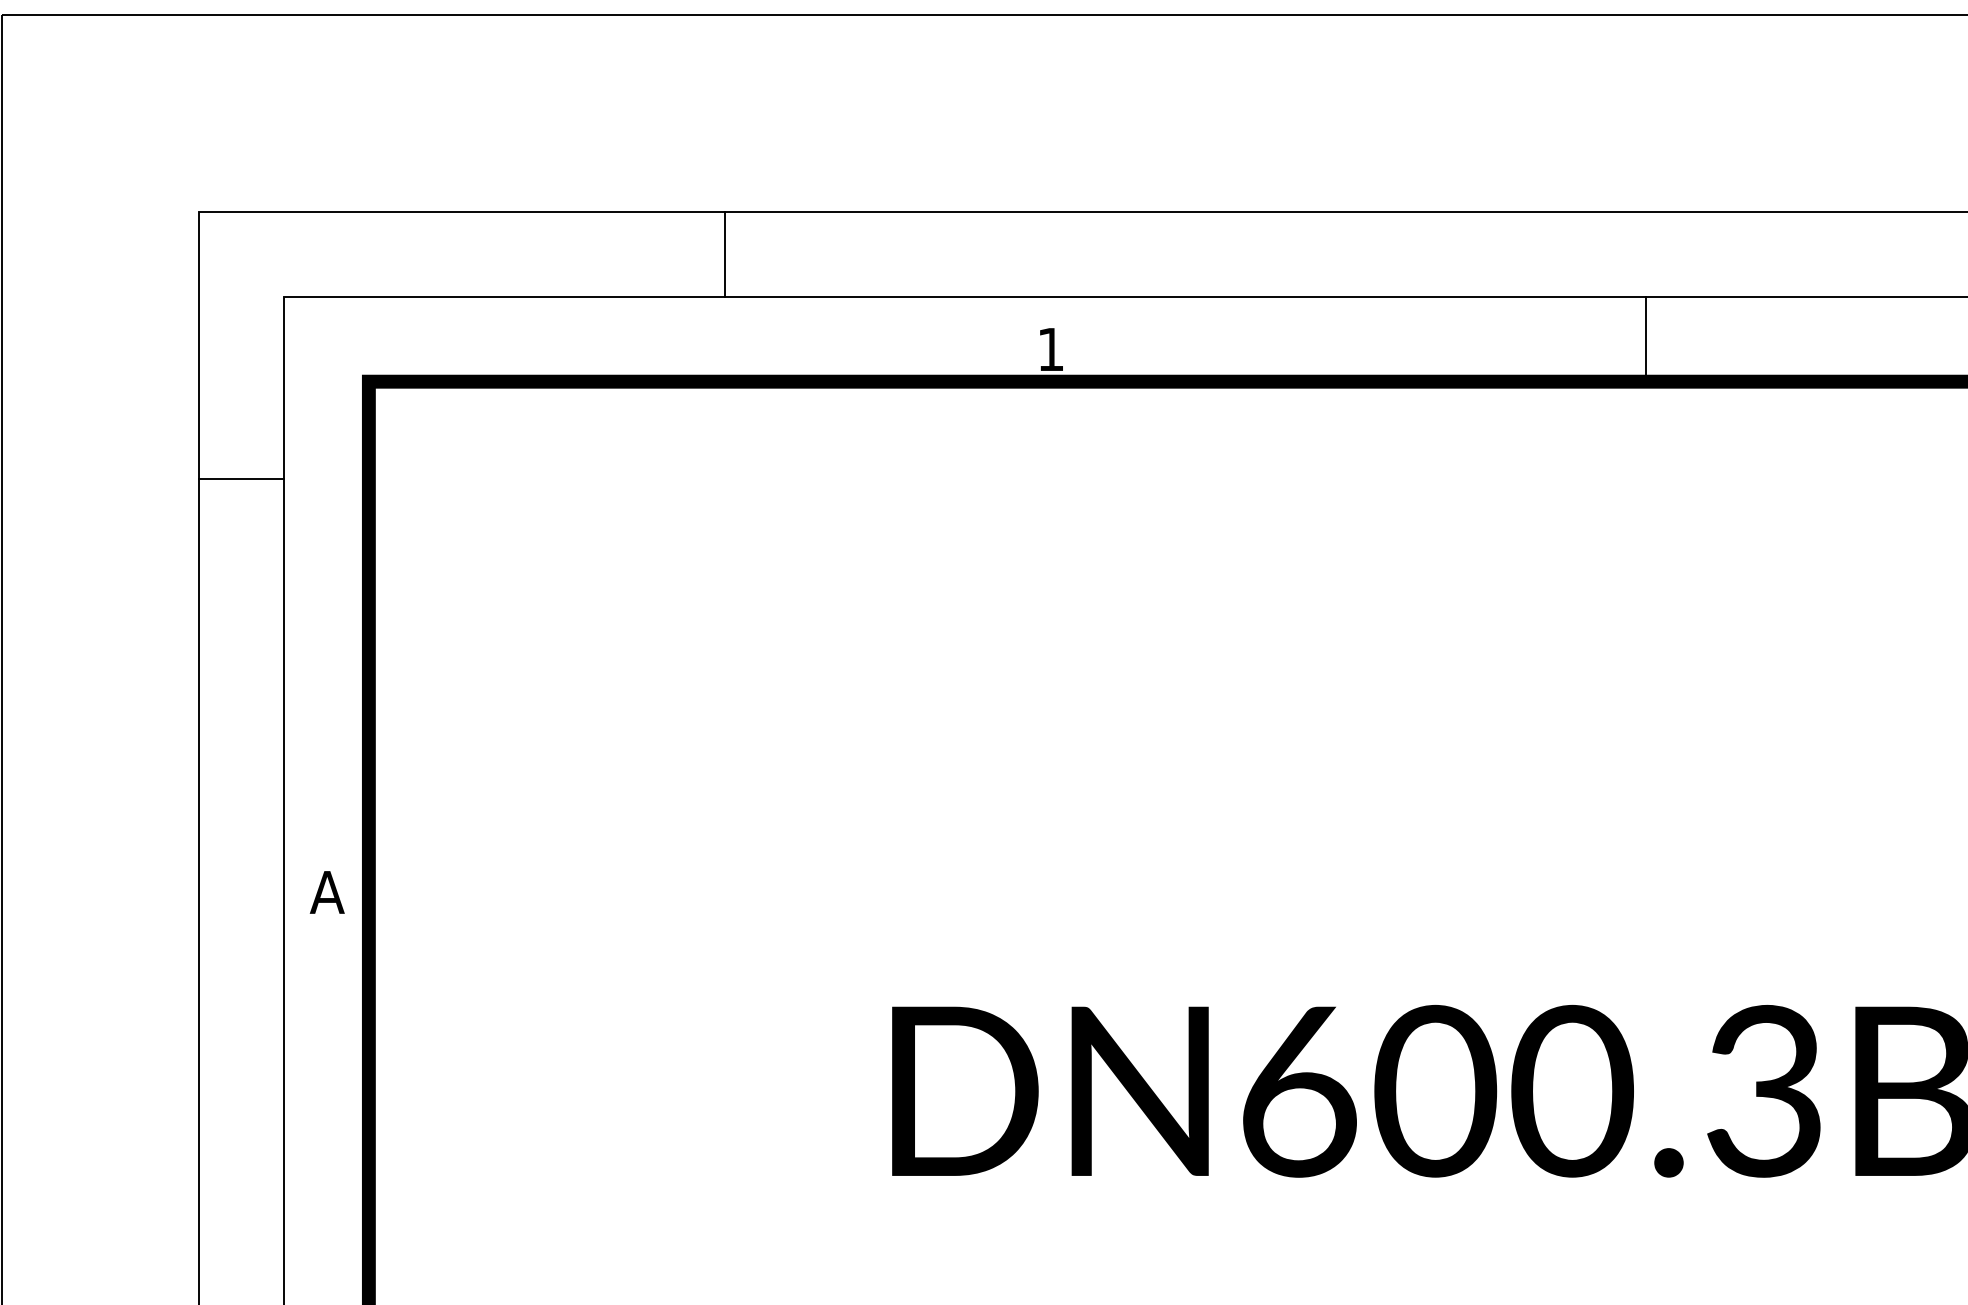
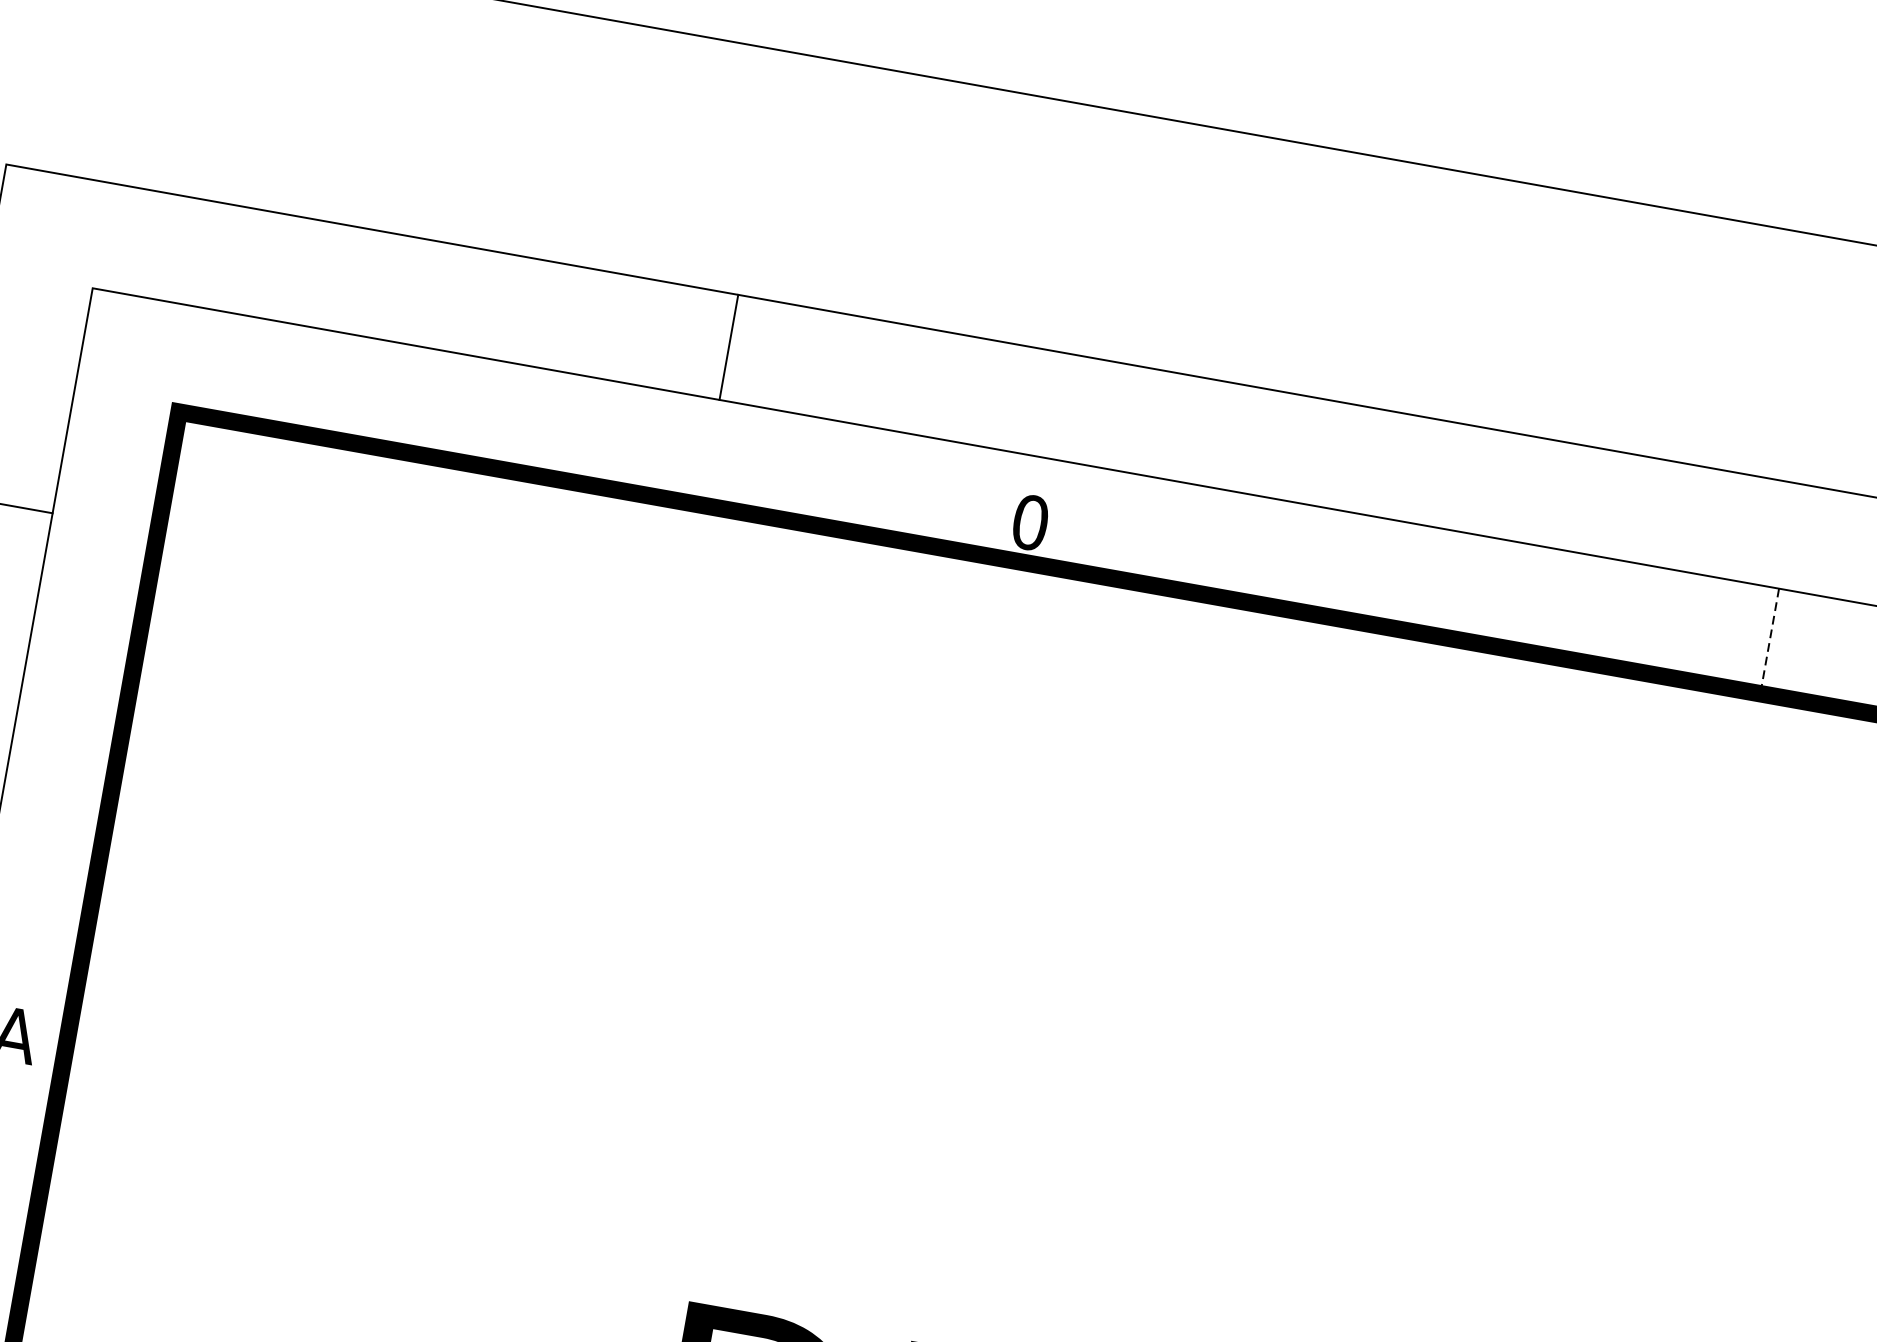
line: (725, 253) -> (729, 346), moved
line: (1646, 339) -> (1769, 641), solid -> dashed
text: (1050, 349) -> (1029, 522), 1 -> 0

